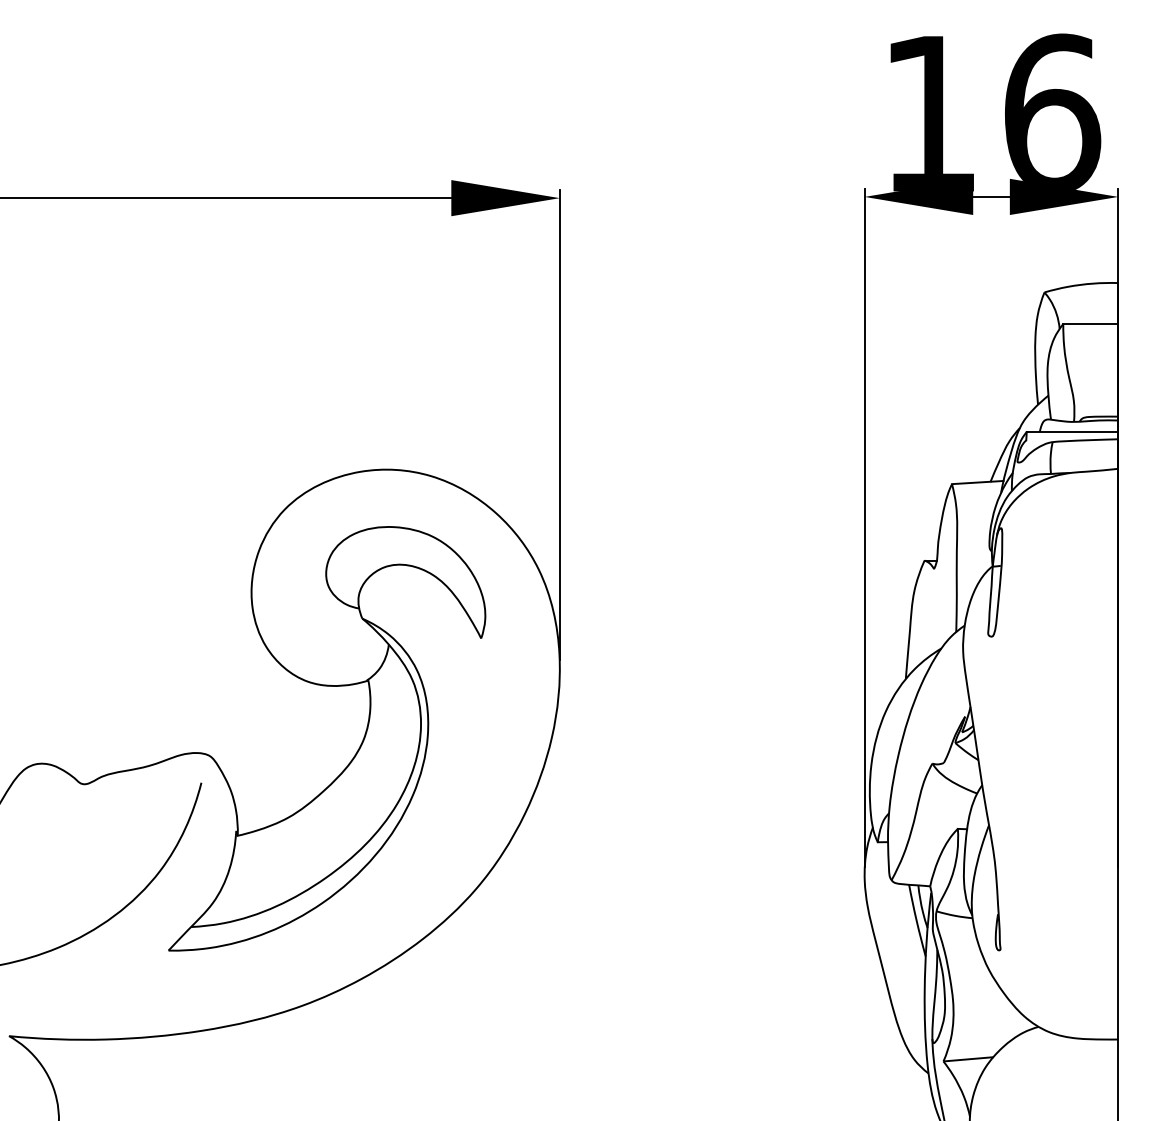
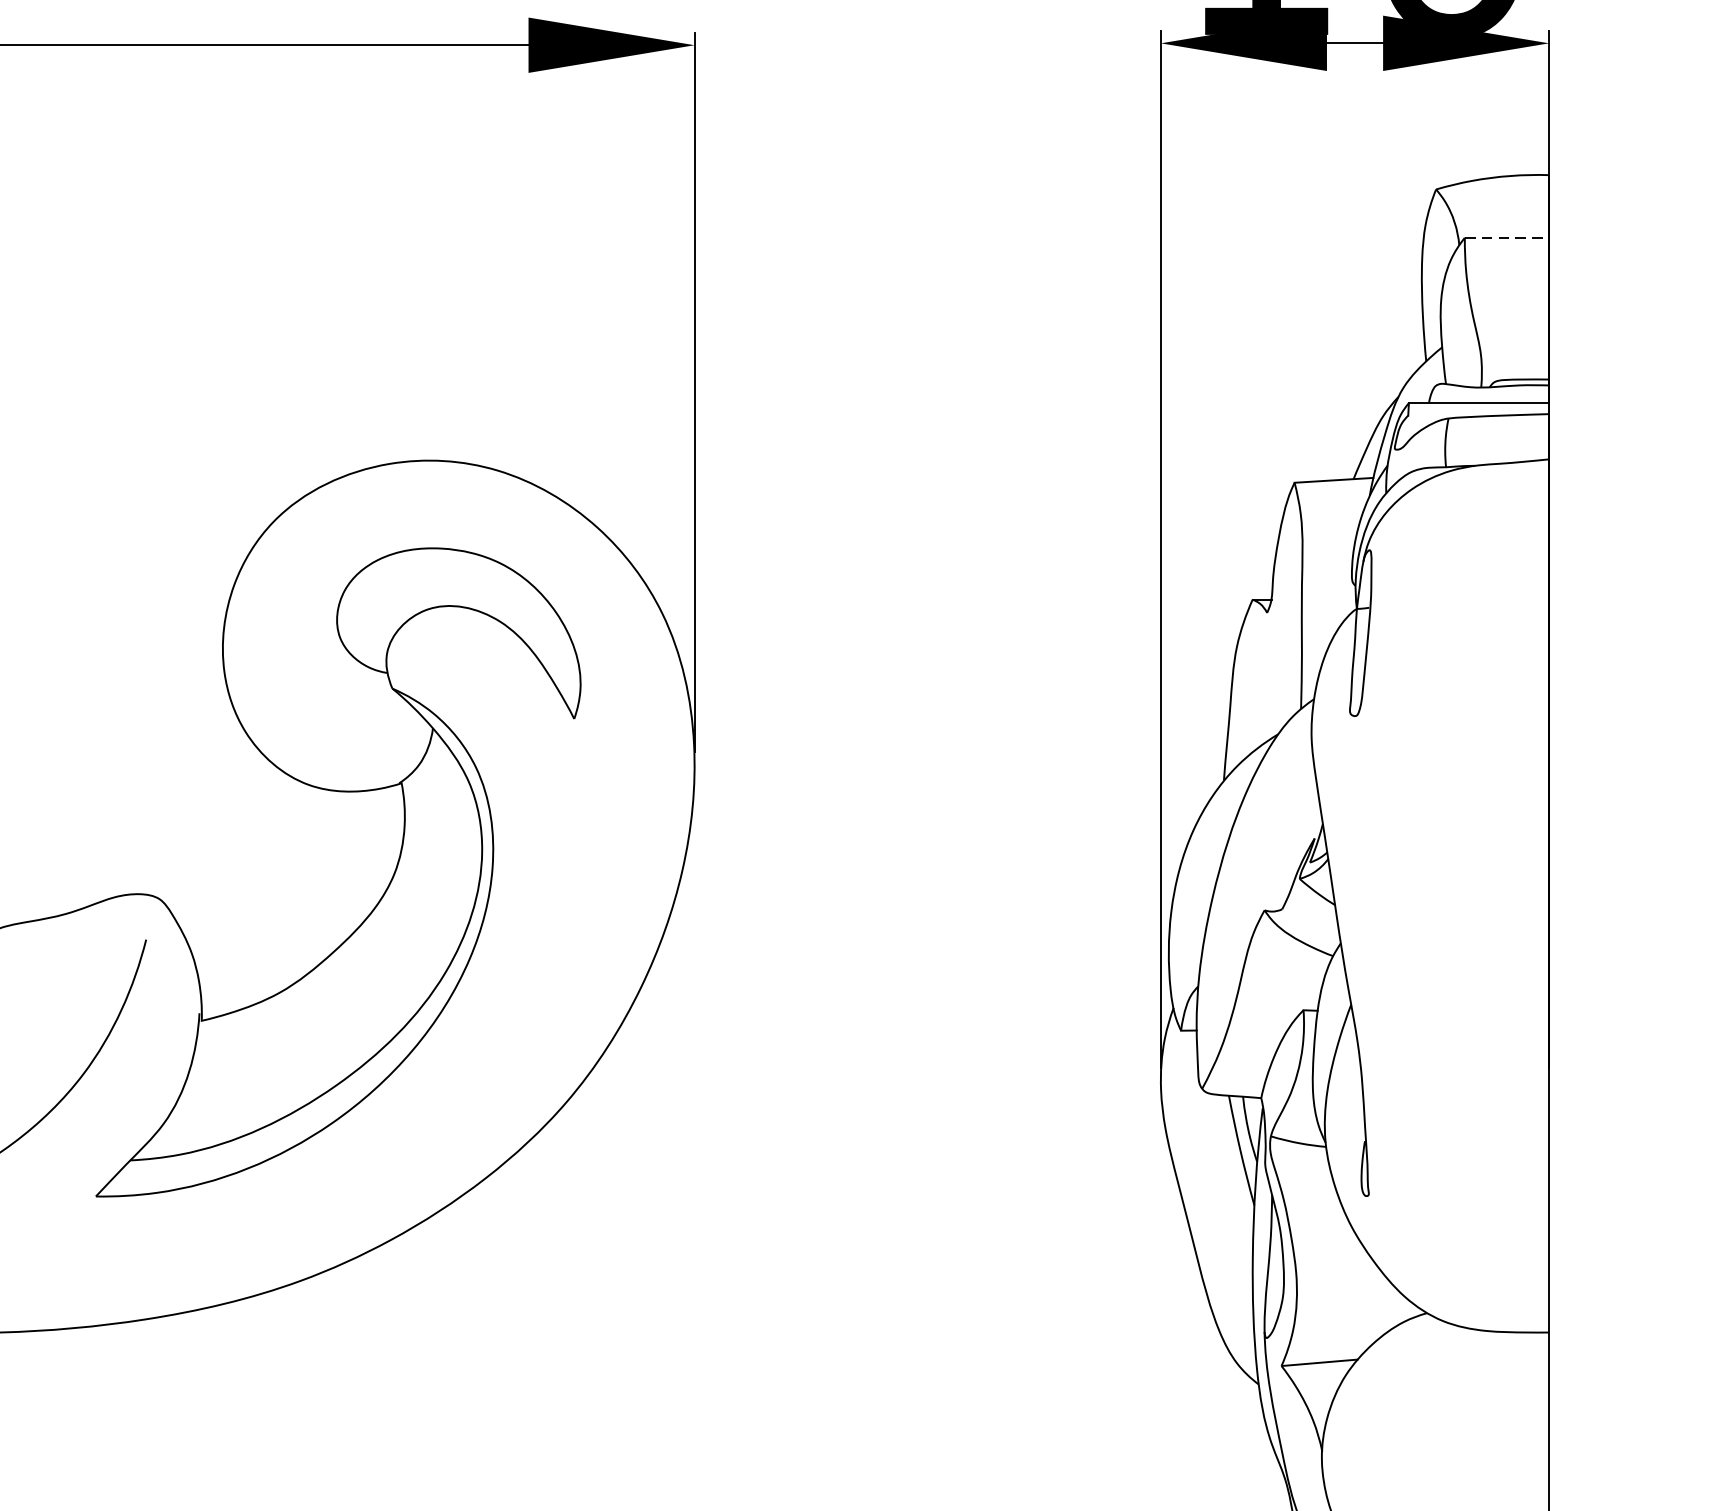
line: (1090, 324) -> (1506, 238), solid -> dashed

